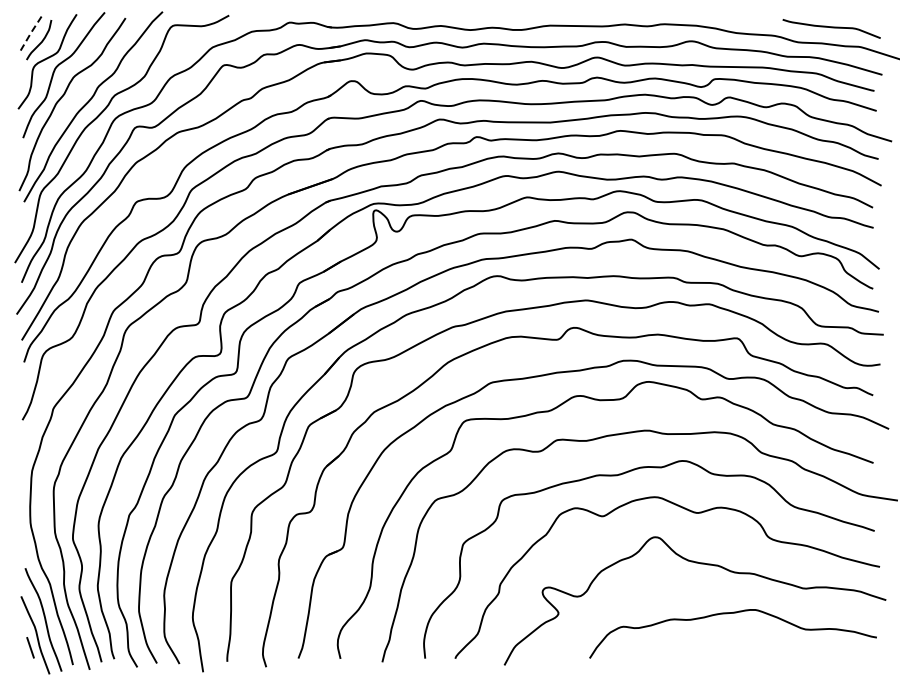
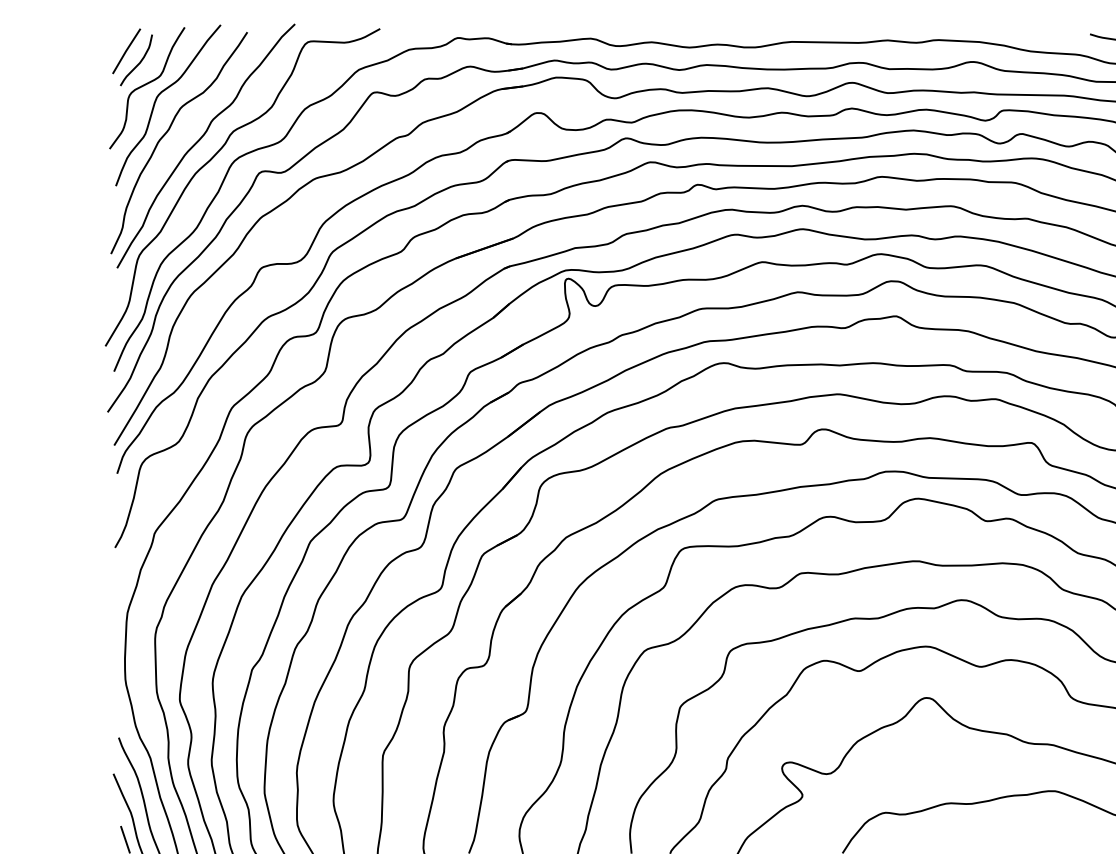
line: (31, 32) -> (126, 50), dashed -> solid

